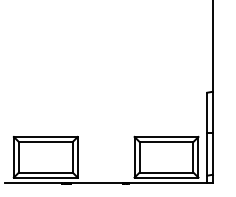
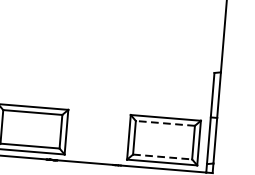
line: (166, 142) -> (165, 123), solid -> dashed
line: (166, 172) -> (162, 156), solid -> dashed

